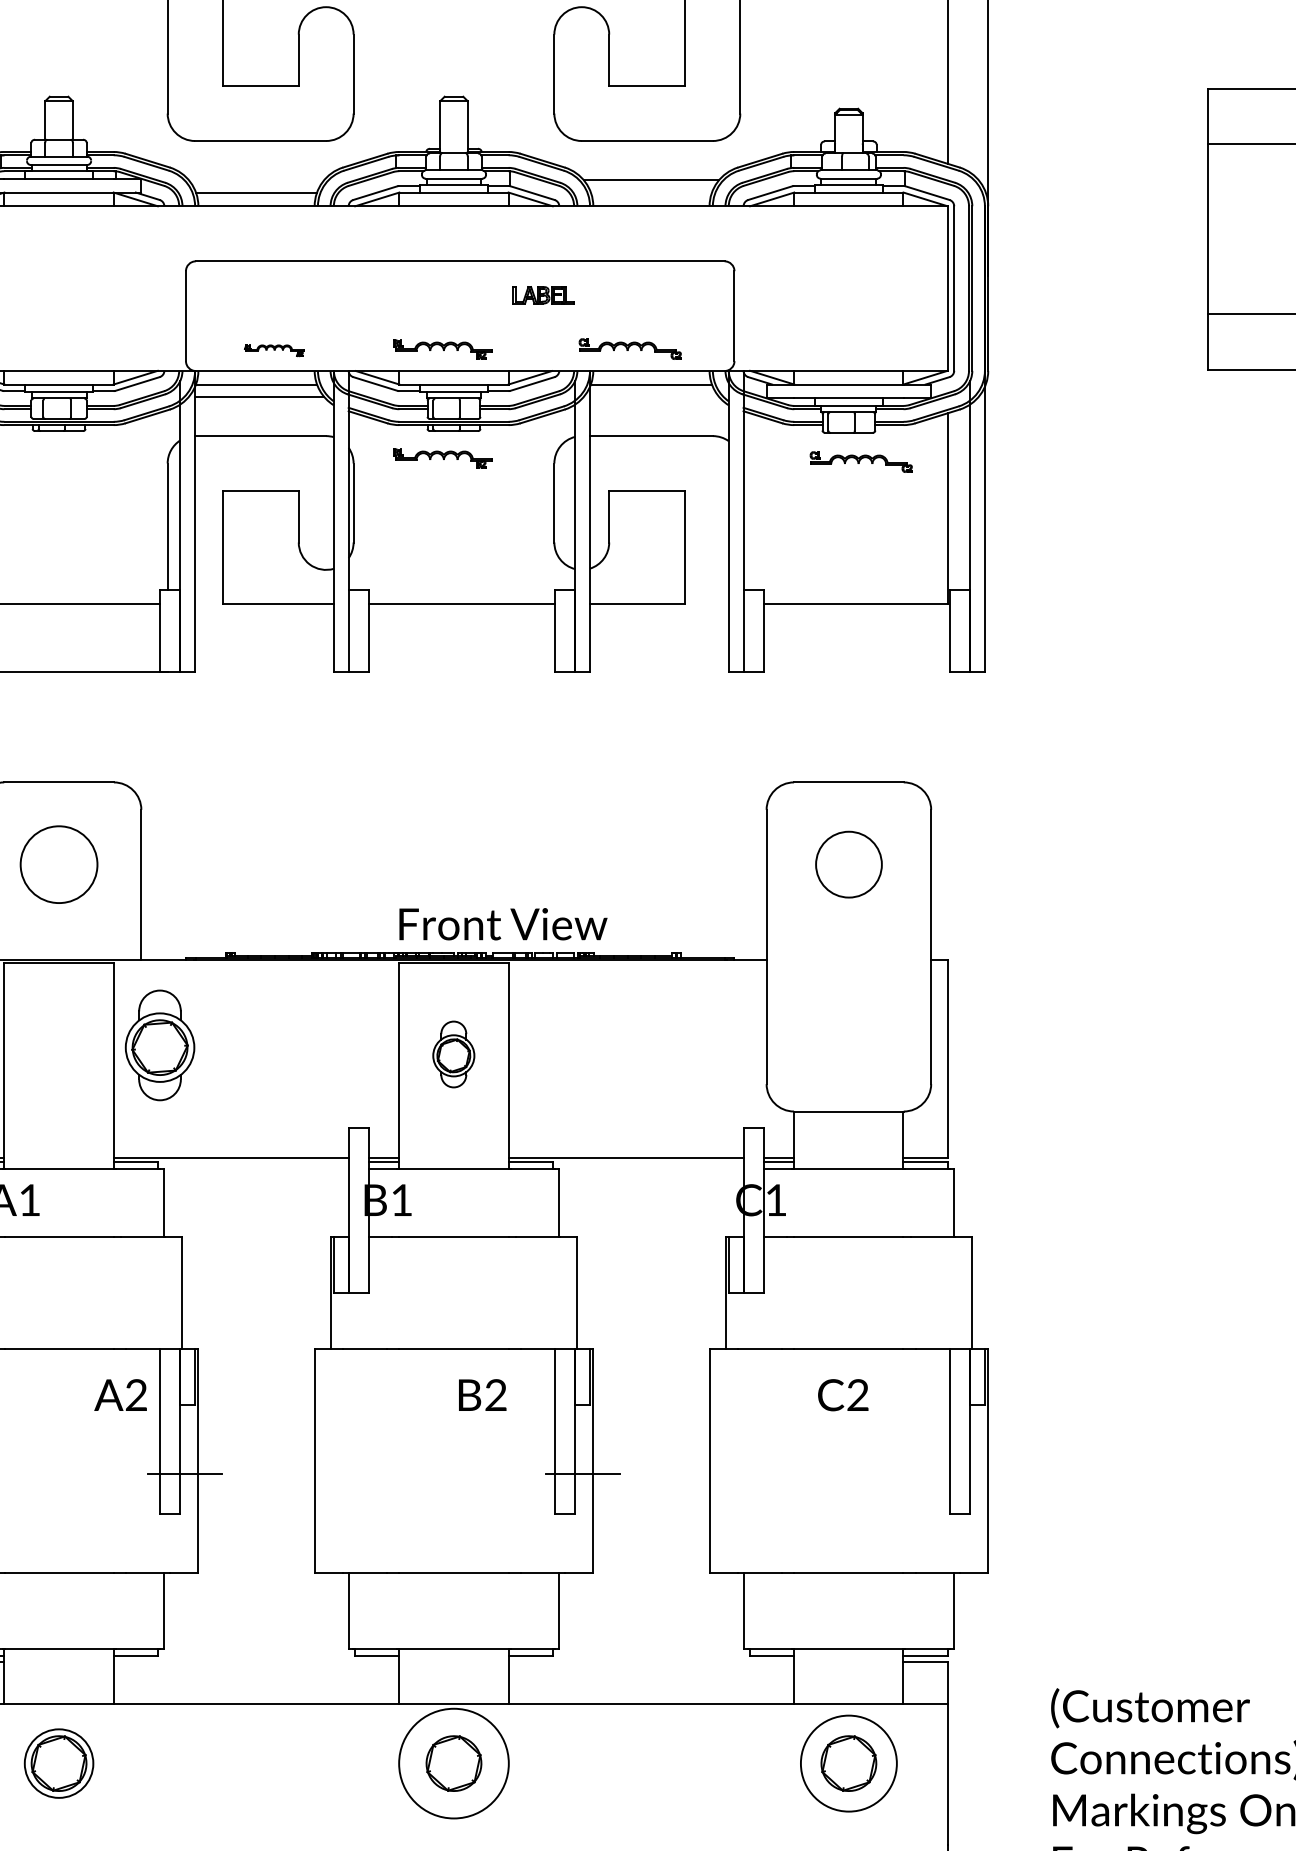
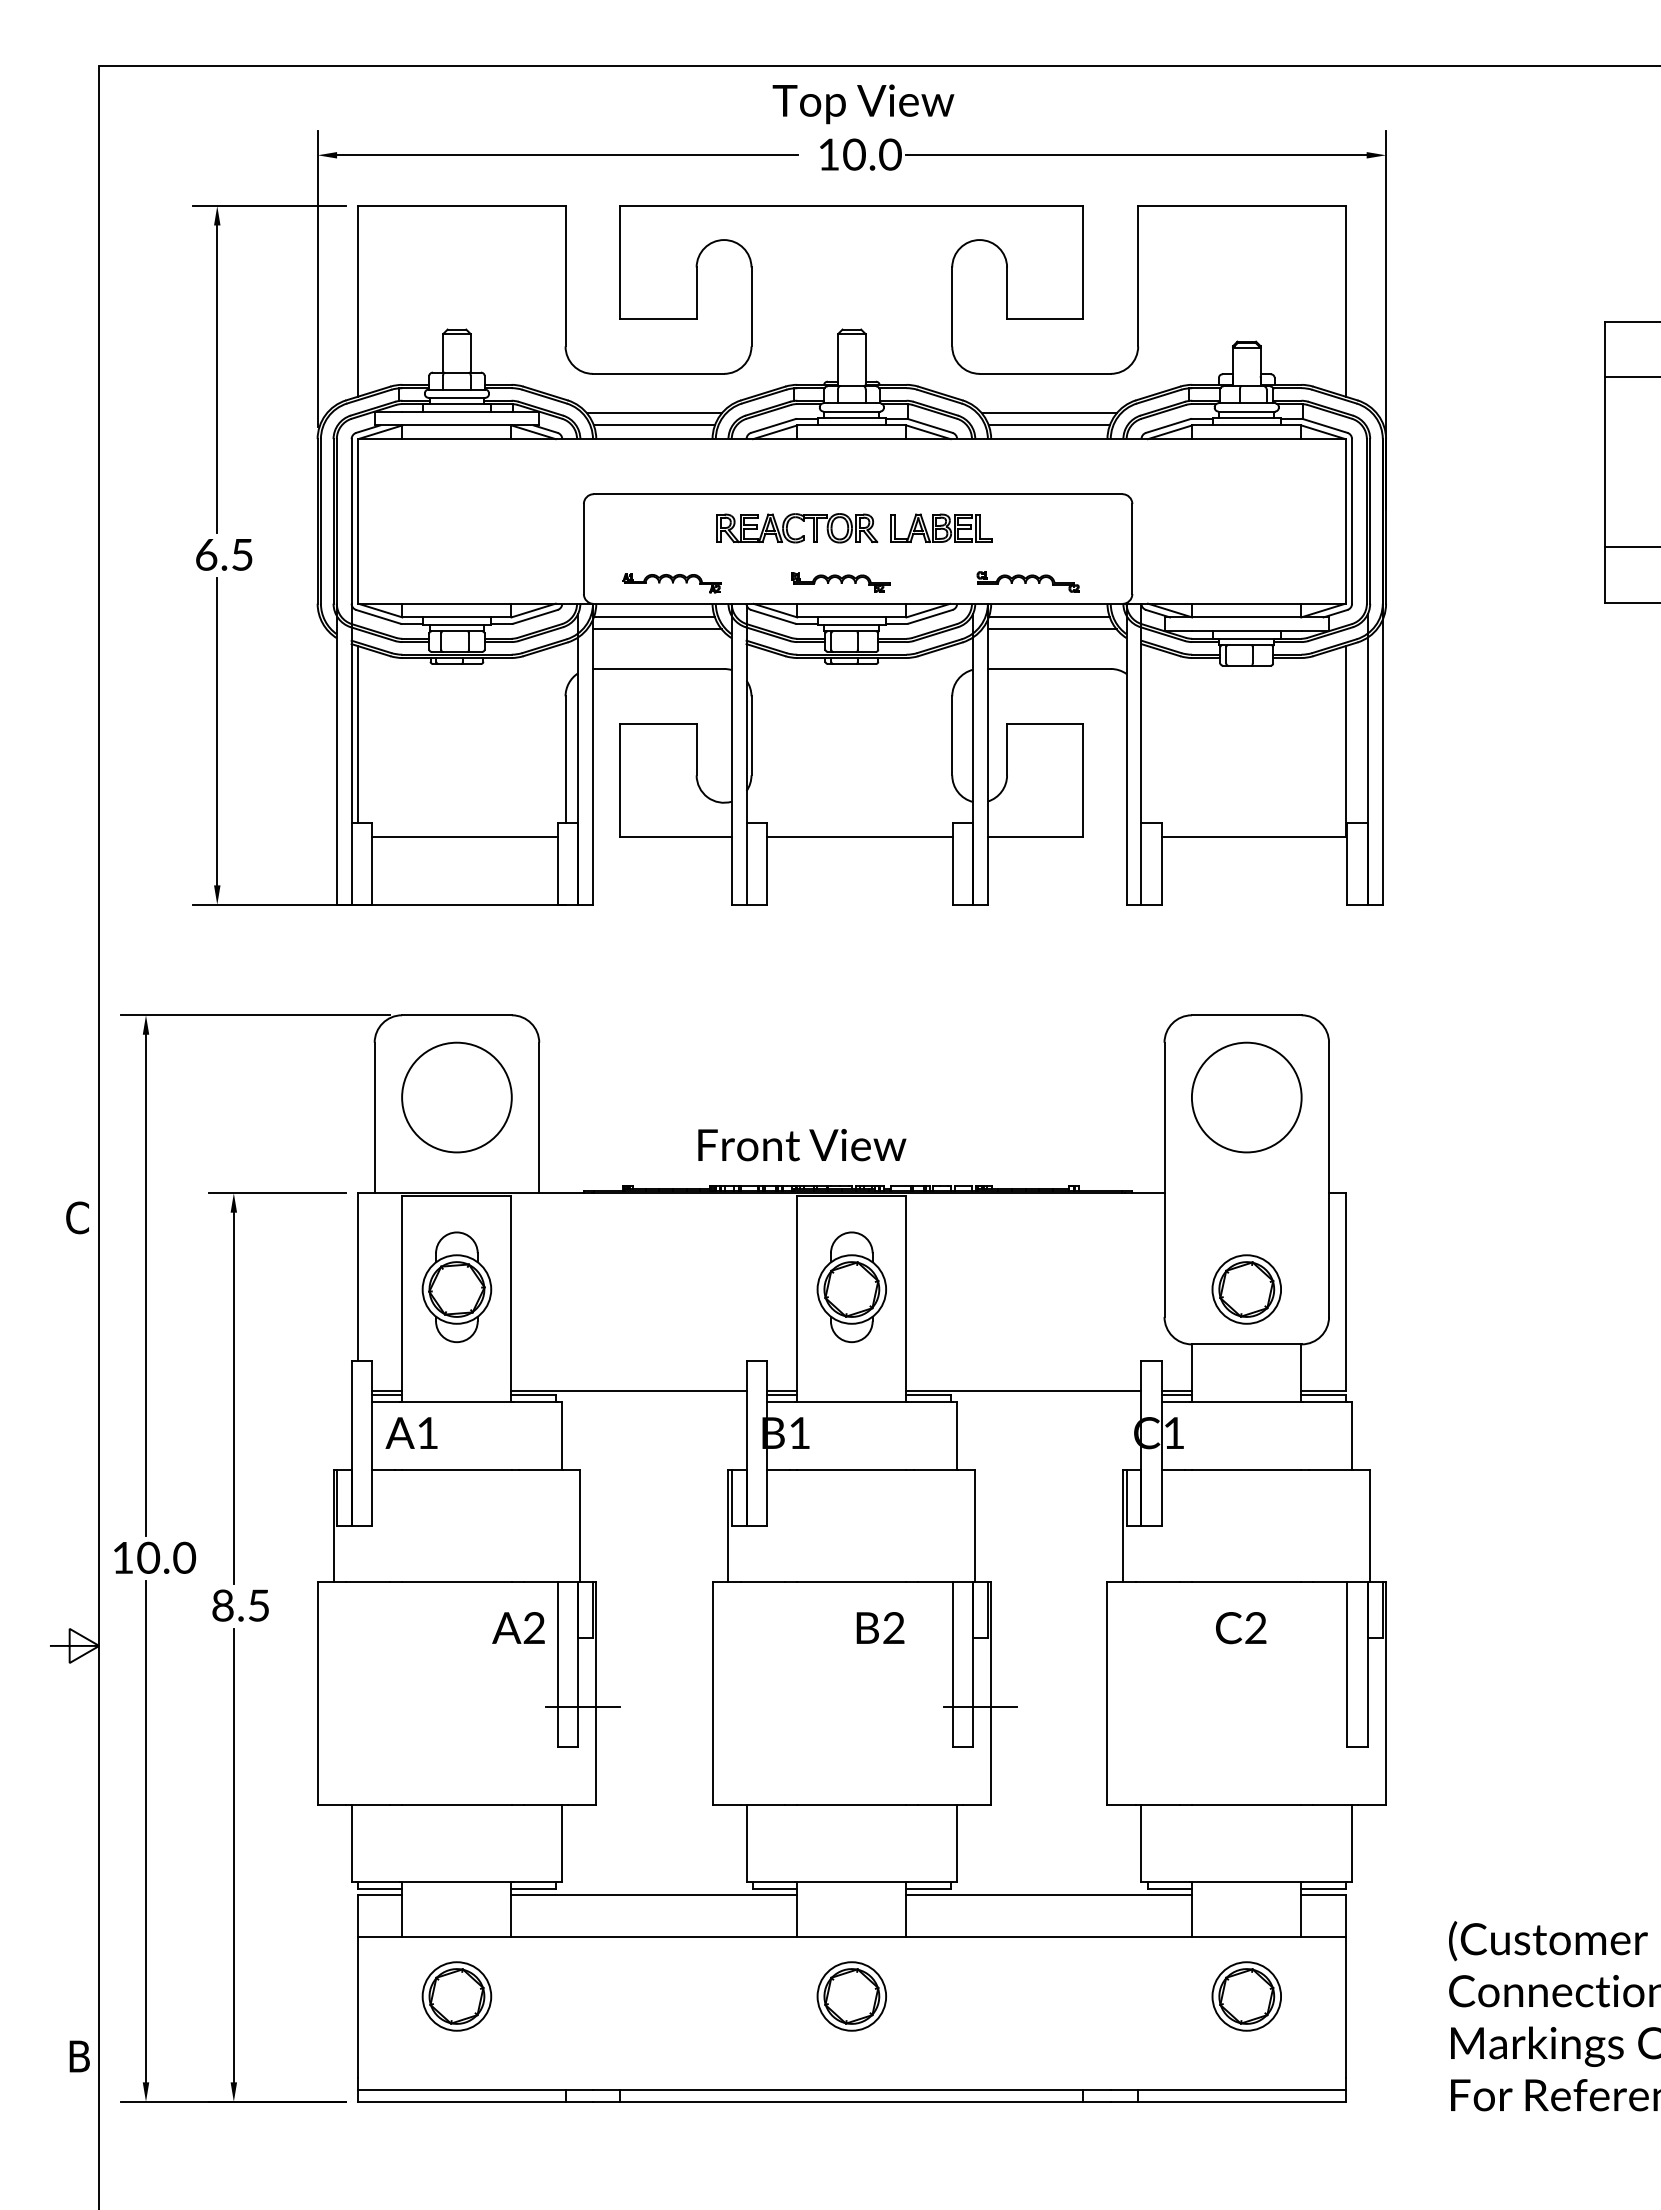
line: (256, 180) -> (654, 413), added
line: (650, 192) -> (1048, 425), added
part: (404, 288) -> (802, 521), added
part: (543, 294) -> (941, 527), size x1.67
part: (273, 350) -> (671, 583), size x1.67
line: (653, 396) -> (1051, 629), added
part: (442, 458) -> (840, 691), removed
part: (860, 461) -> (1258, 694), removed
circle: (58, 864) -> (456, 1097), size x1.43
circle: (848, 864) -> (1246, 1097), size x1.67
text: (503, 924) -> (802, 1145), moved
part: (159, 1045) -> (456, 1287), moved
part: (453, 1054) -> (851, 1287), size x1.67
part: (848, 1056) -> (1246, 1289), added
line: (256, 1662) -> (654, 1895), added
line: (651, 1662) -> (1049, 1895), added
circle: (453, 1763) -> (851, 1996), size x0.62
circle: (848, 1763) -> (1246, 1996), size x0.71

